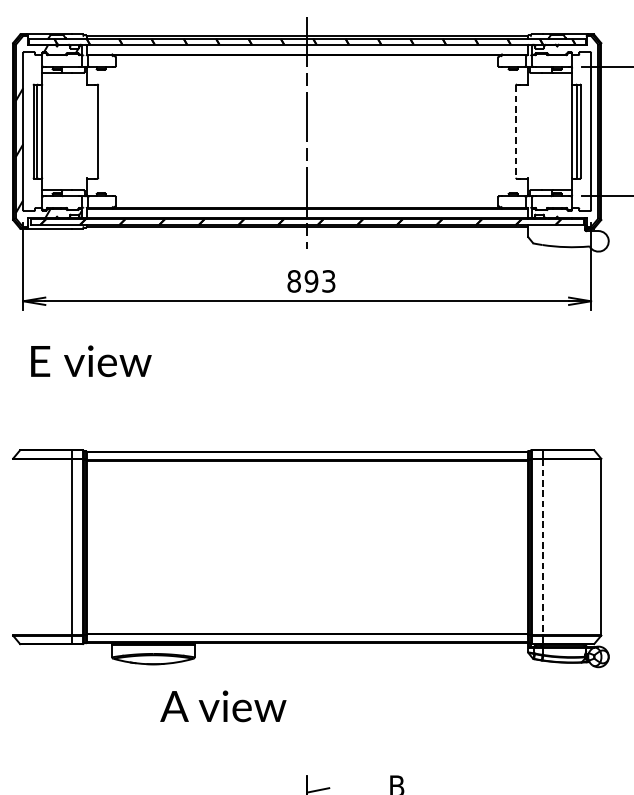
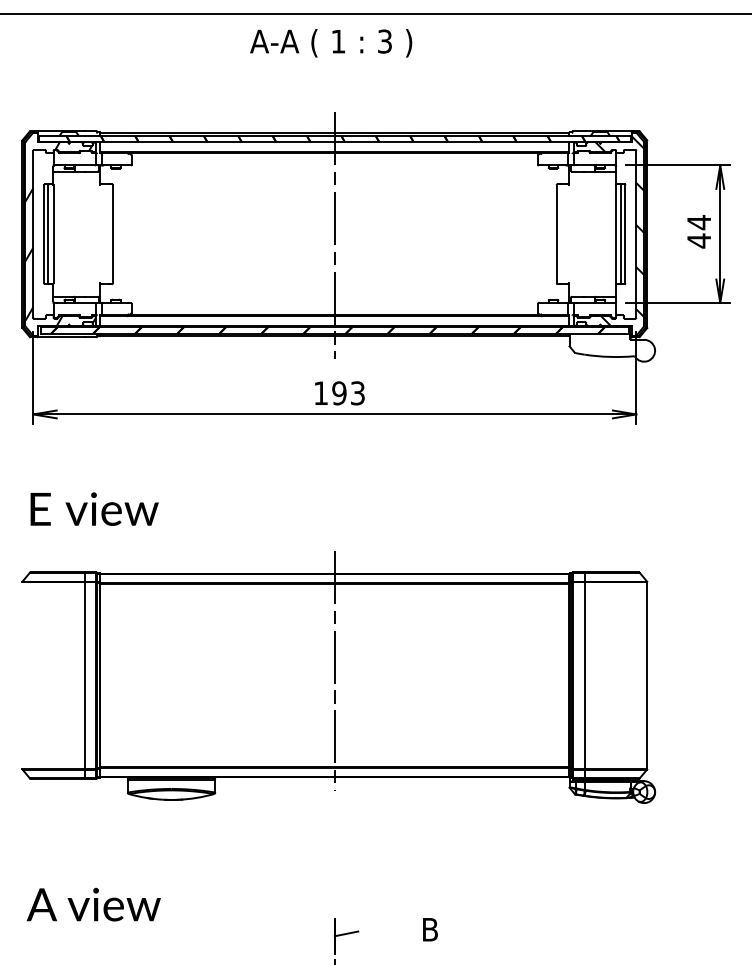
hatch: (575, 129) -> (619, 231), added
line: (515, 131) -> (556, 234), dashed -> solid
text: (294, 281) -> (321, 393), 893 -> 193
text: (91, 360) -> (94, 508), moved
line: (306, 542) -> (334, 670), added
line: (542, 548) -> (584, 676), dashed -> solid
text: (223, 706) -> (93, 904), moved

